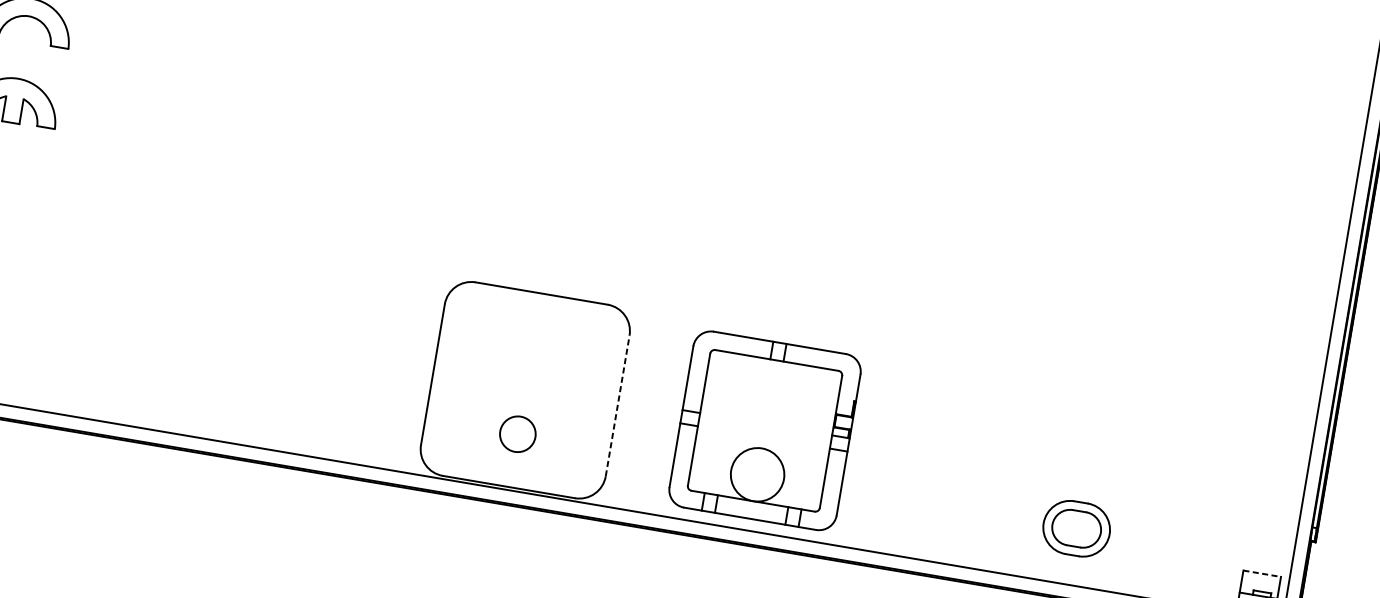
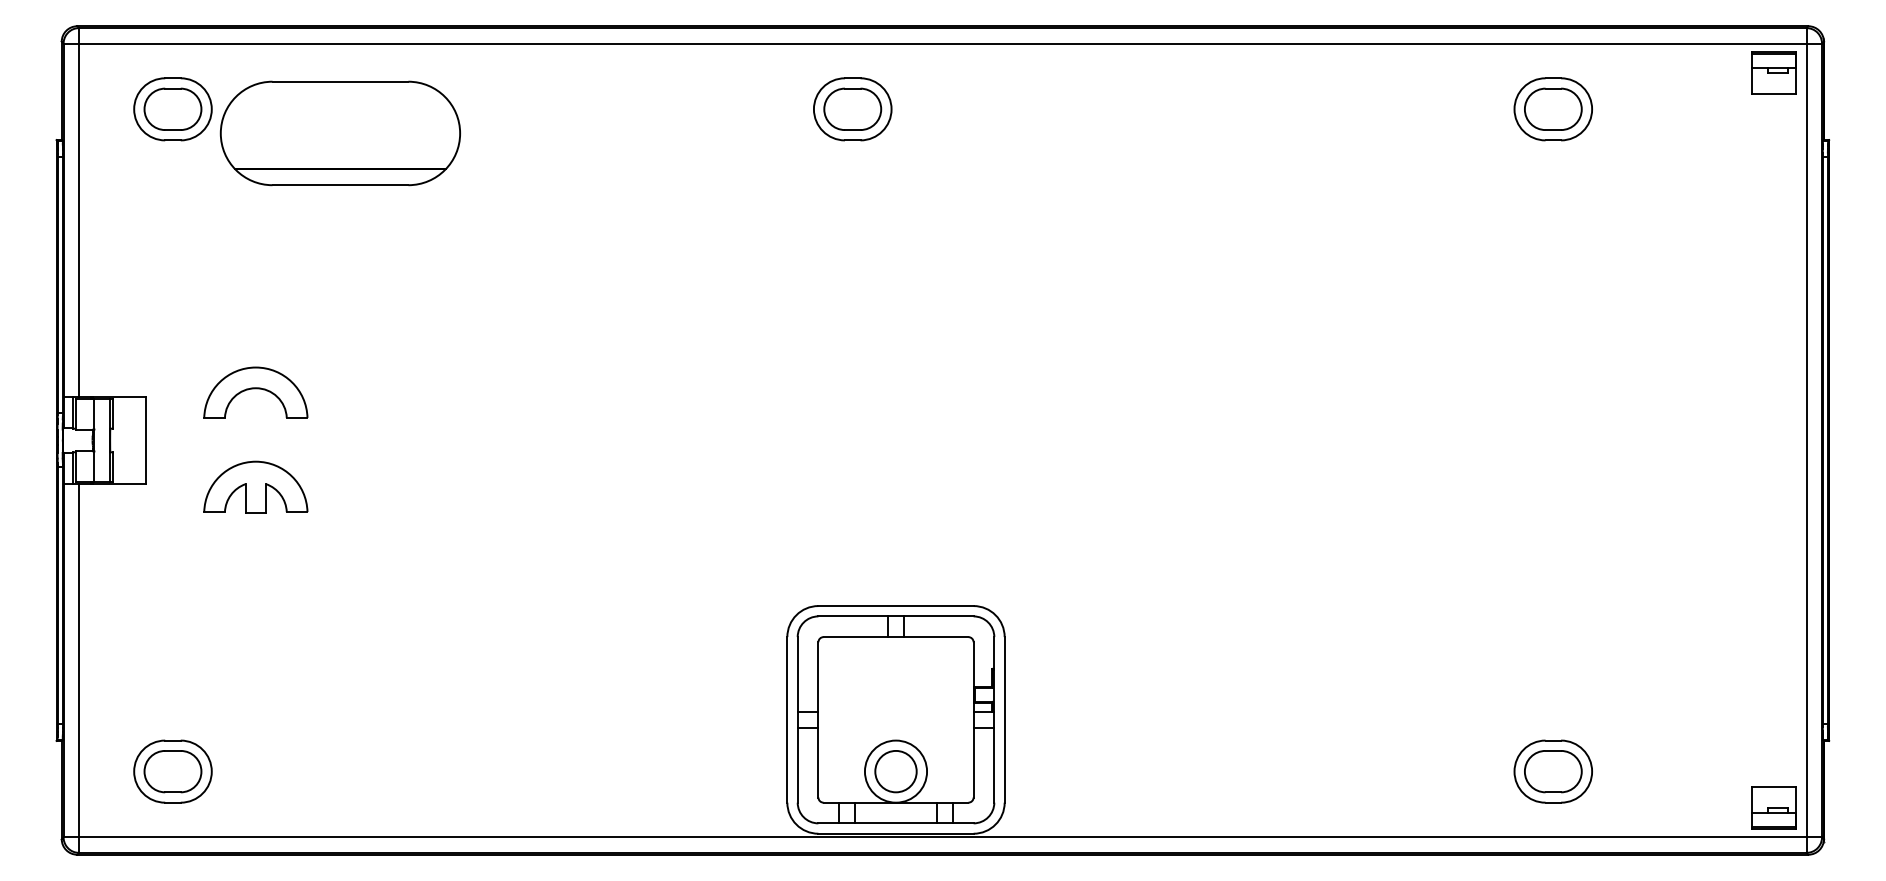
line: (617, 405) -> (1004, 719), dashed -> solid
part: (764, 430) -> (895, 719), moved
line: (1262, 574) -> (1774, 787), dashed -> solid

